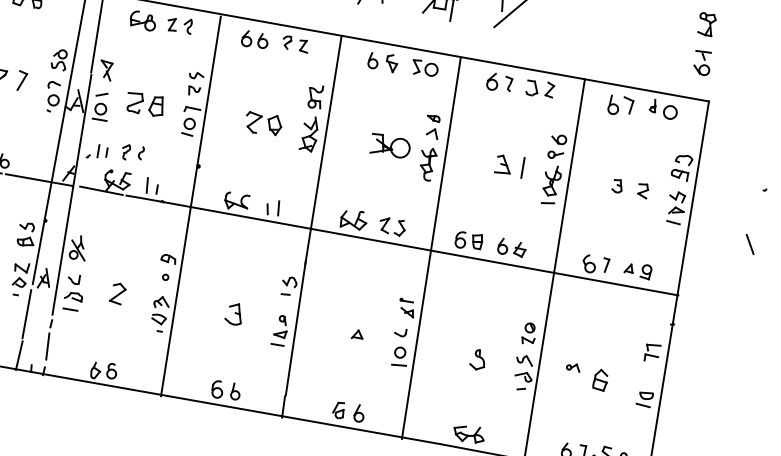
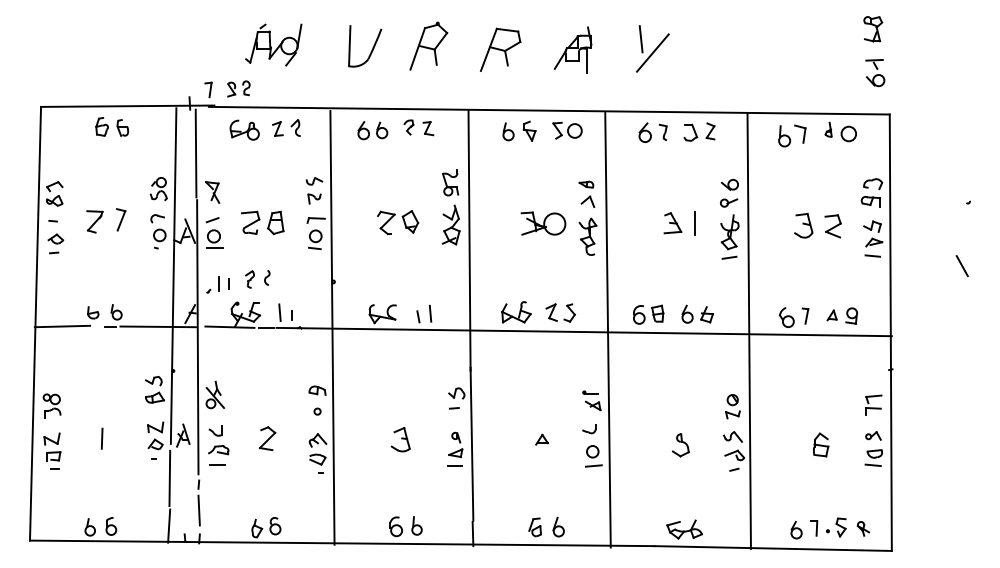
part: (617, 185) -> (803, 225), size x1.67
part: (642, 190) -> (832, 226), size x1.43
part: (573, 367) -> (873, 435), moved

